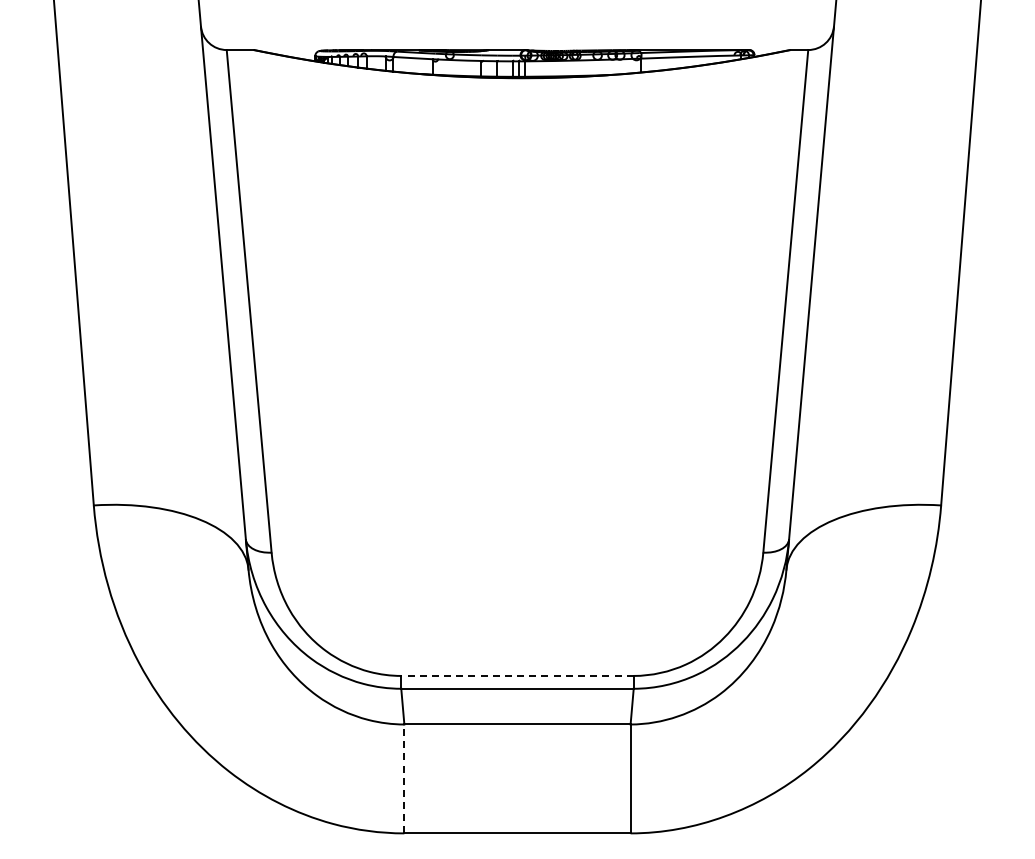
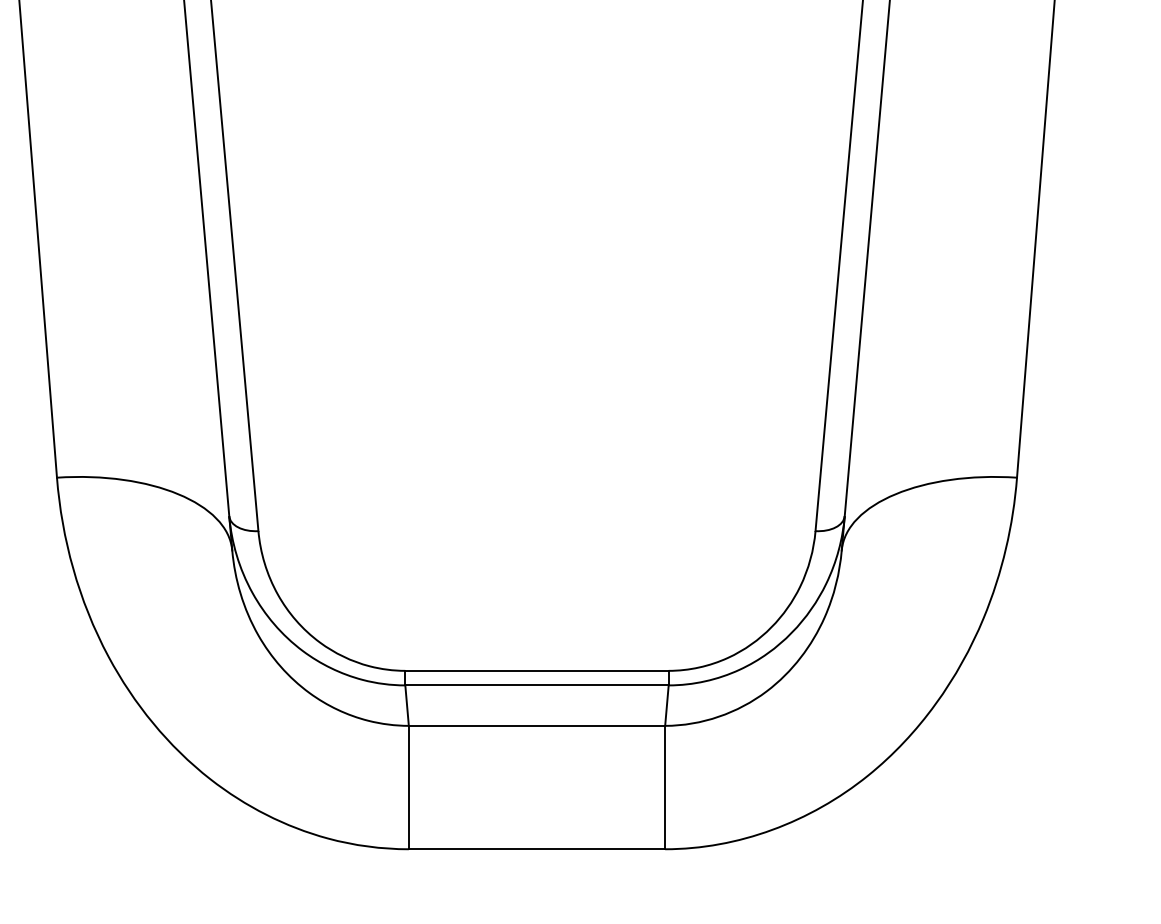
line: (517, 675) -> (537, 670), dashed -> solid
line: (404, 778) -> (408, 787), dashed -> solid

